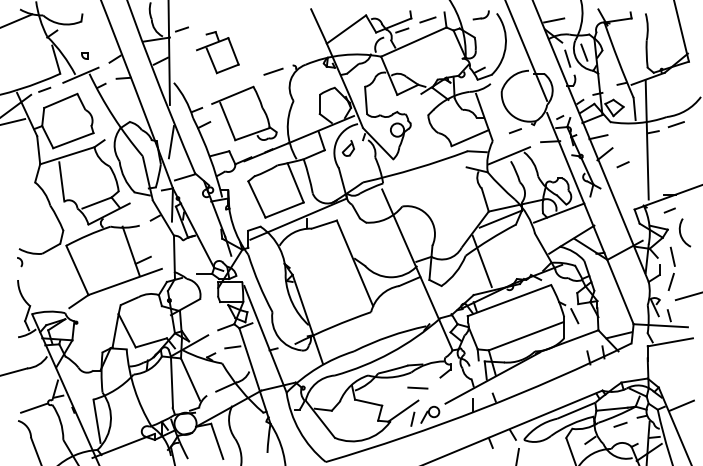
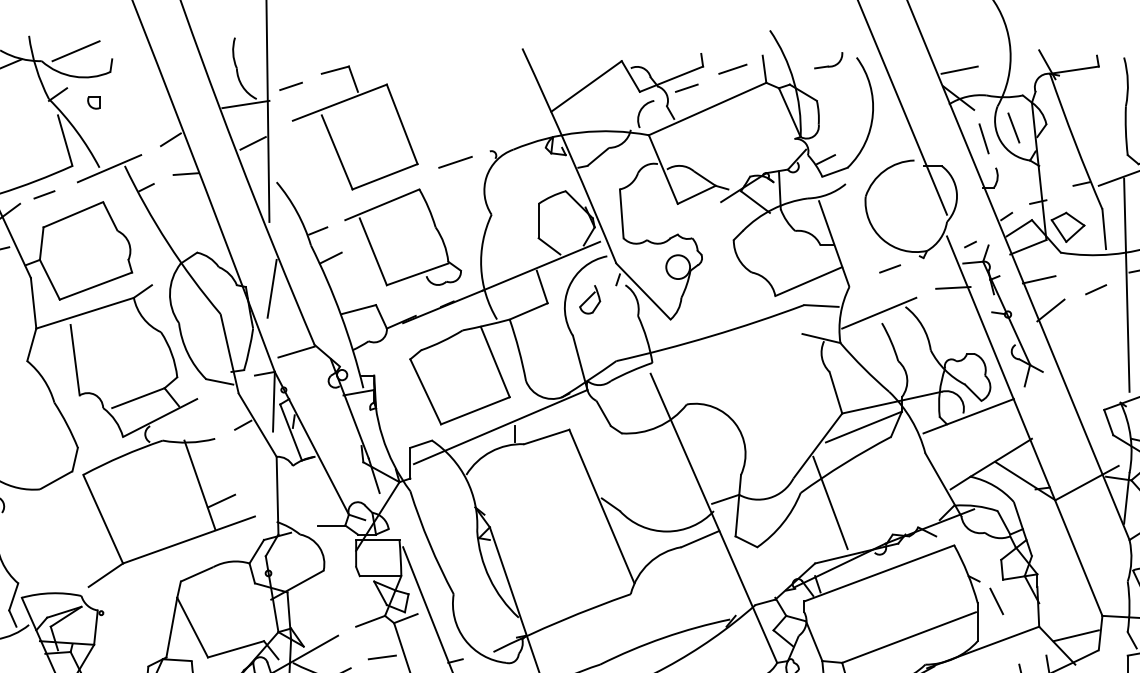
line: (62, 9) -> (76, 50), added
part: (217, 52) -> (354, 127), size x1.67
part: (84, 55) -> (92, 102), moved
line: (622, 164) -> (1095, 289), moved

